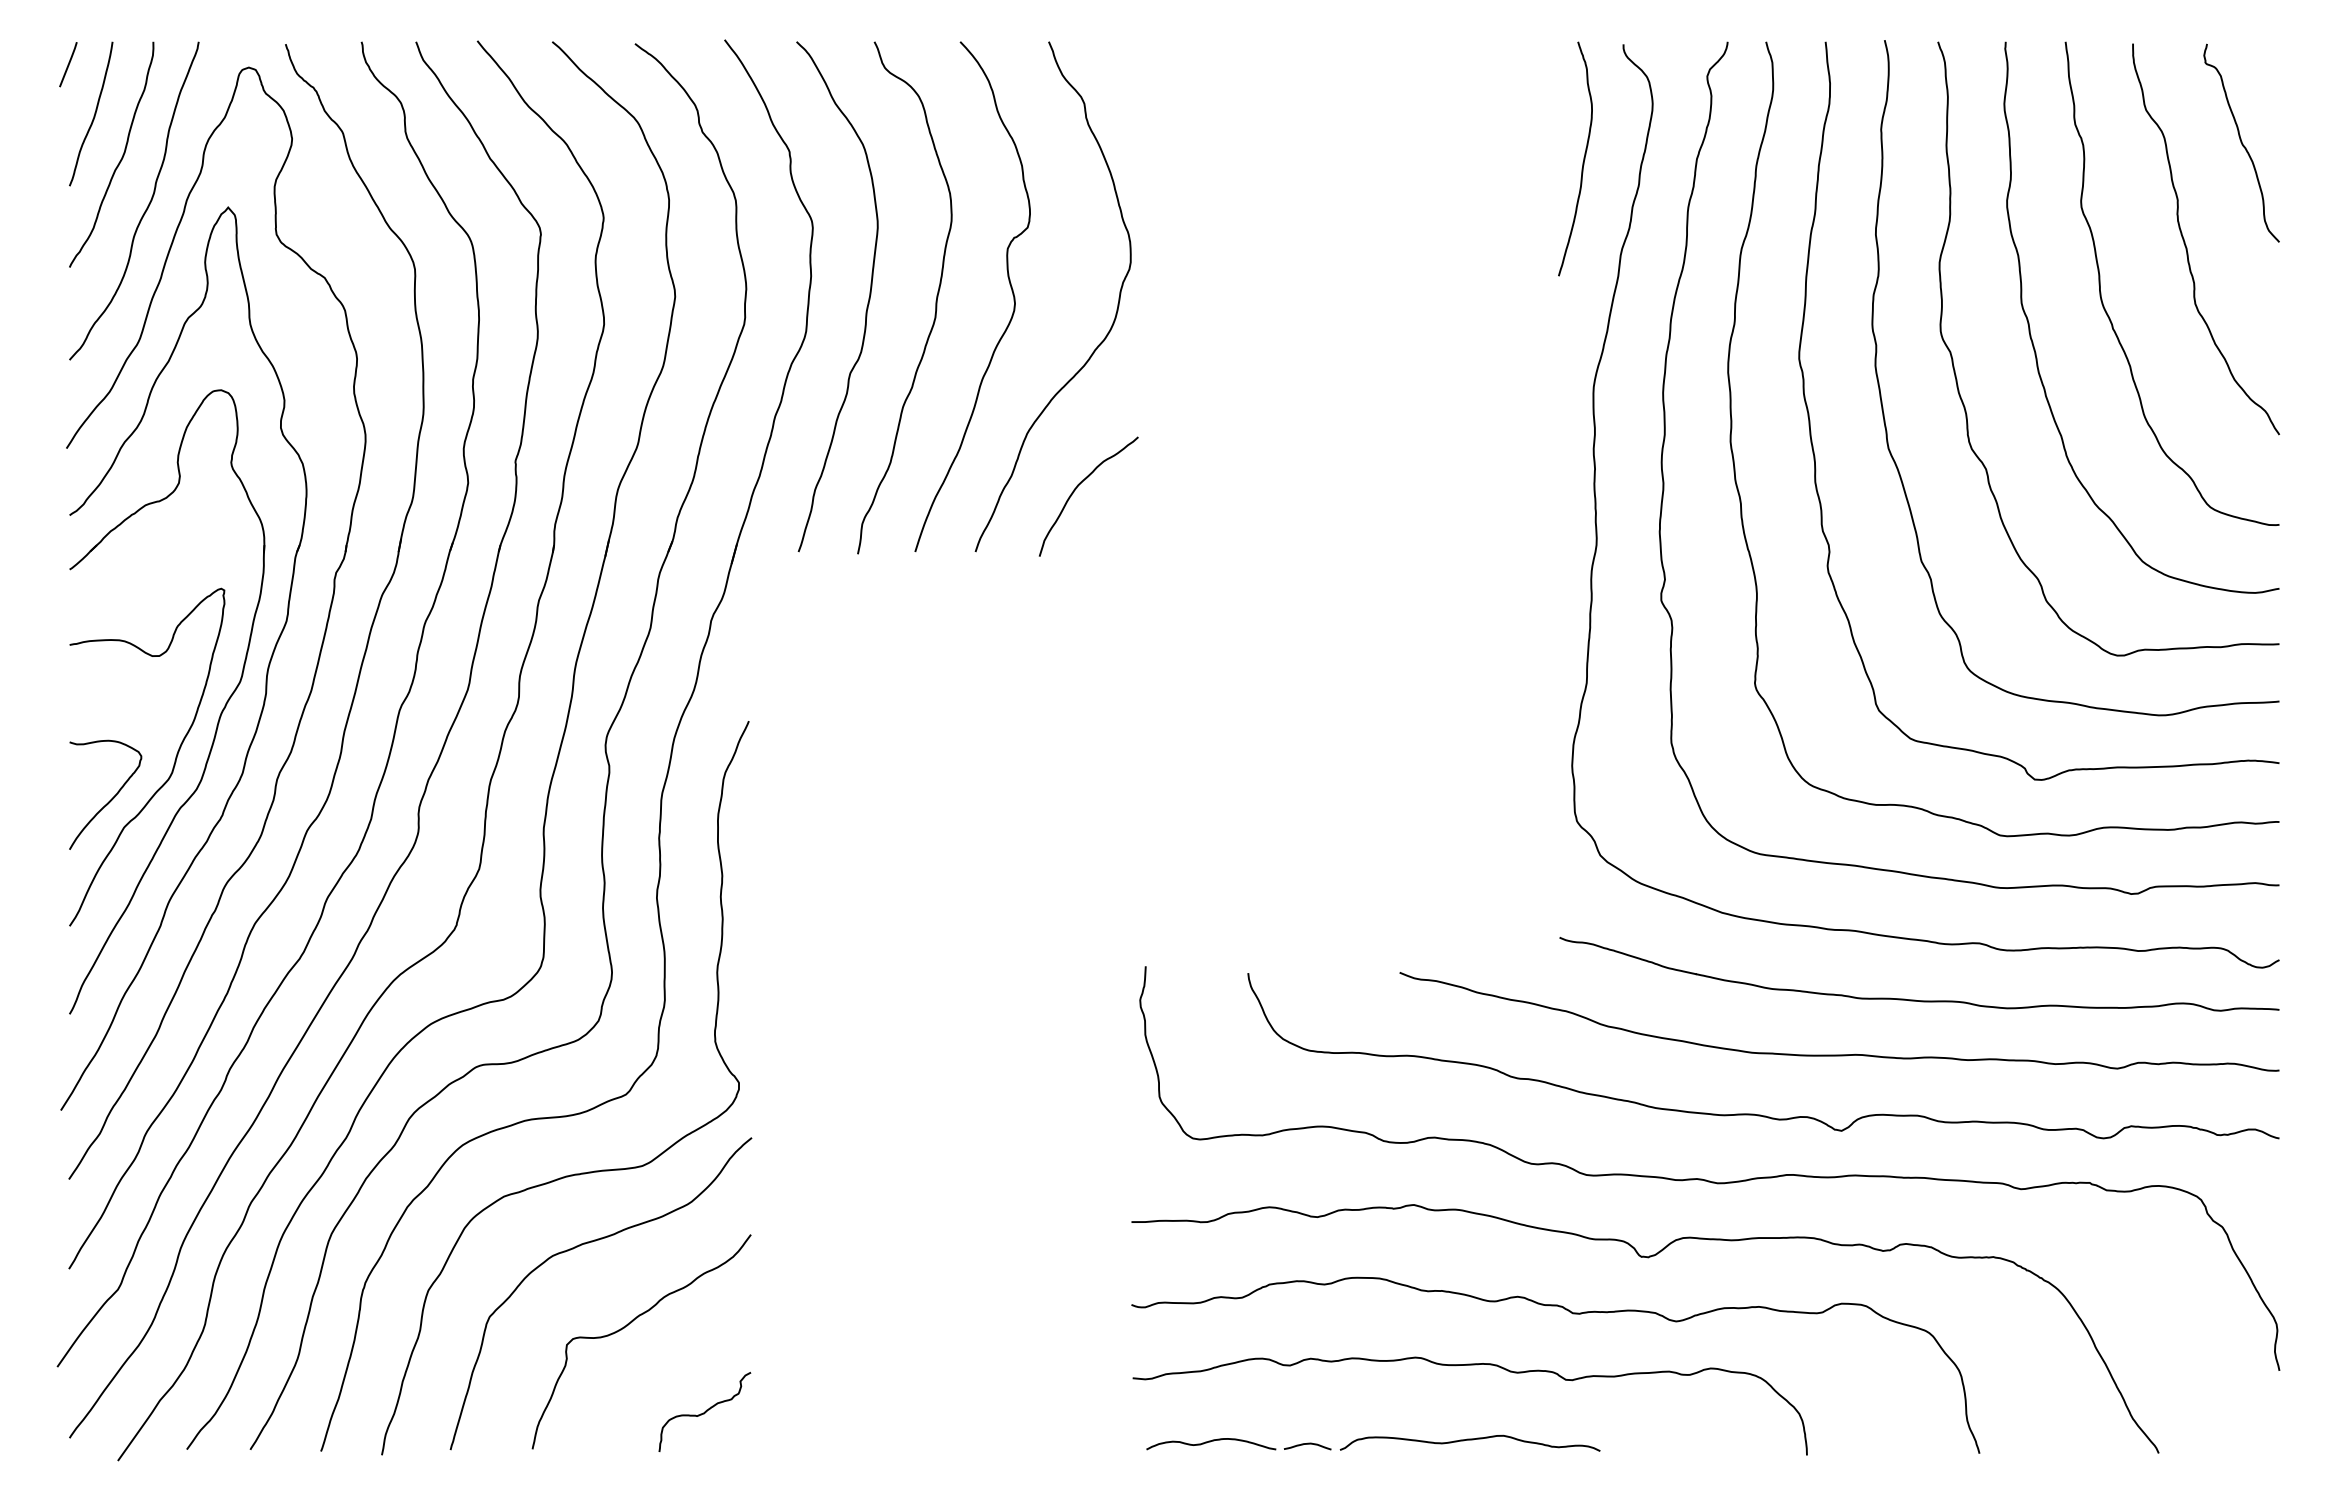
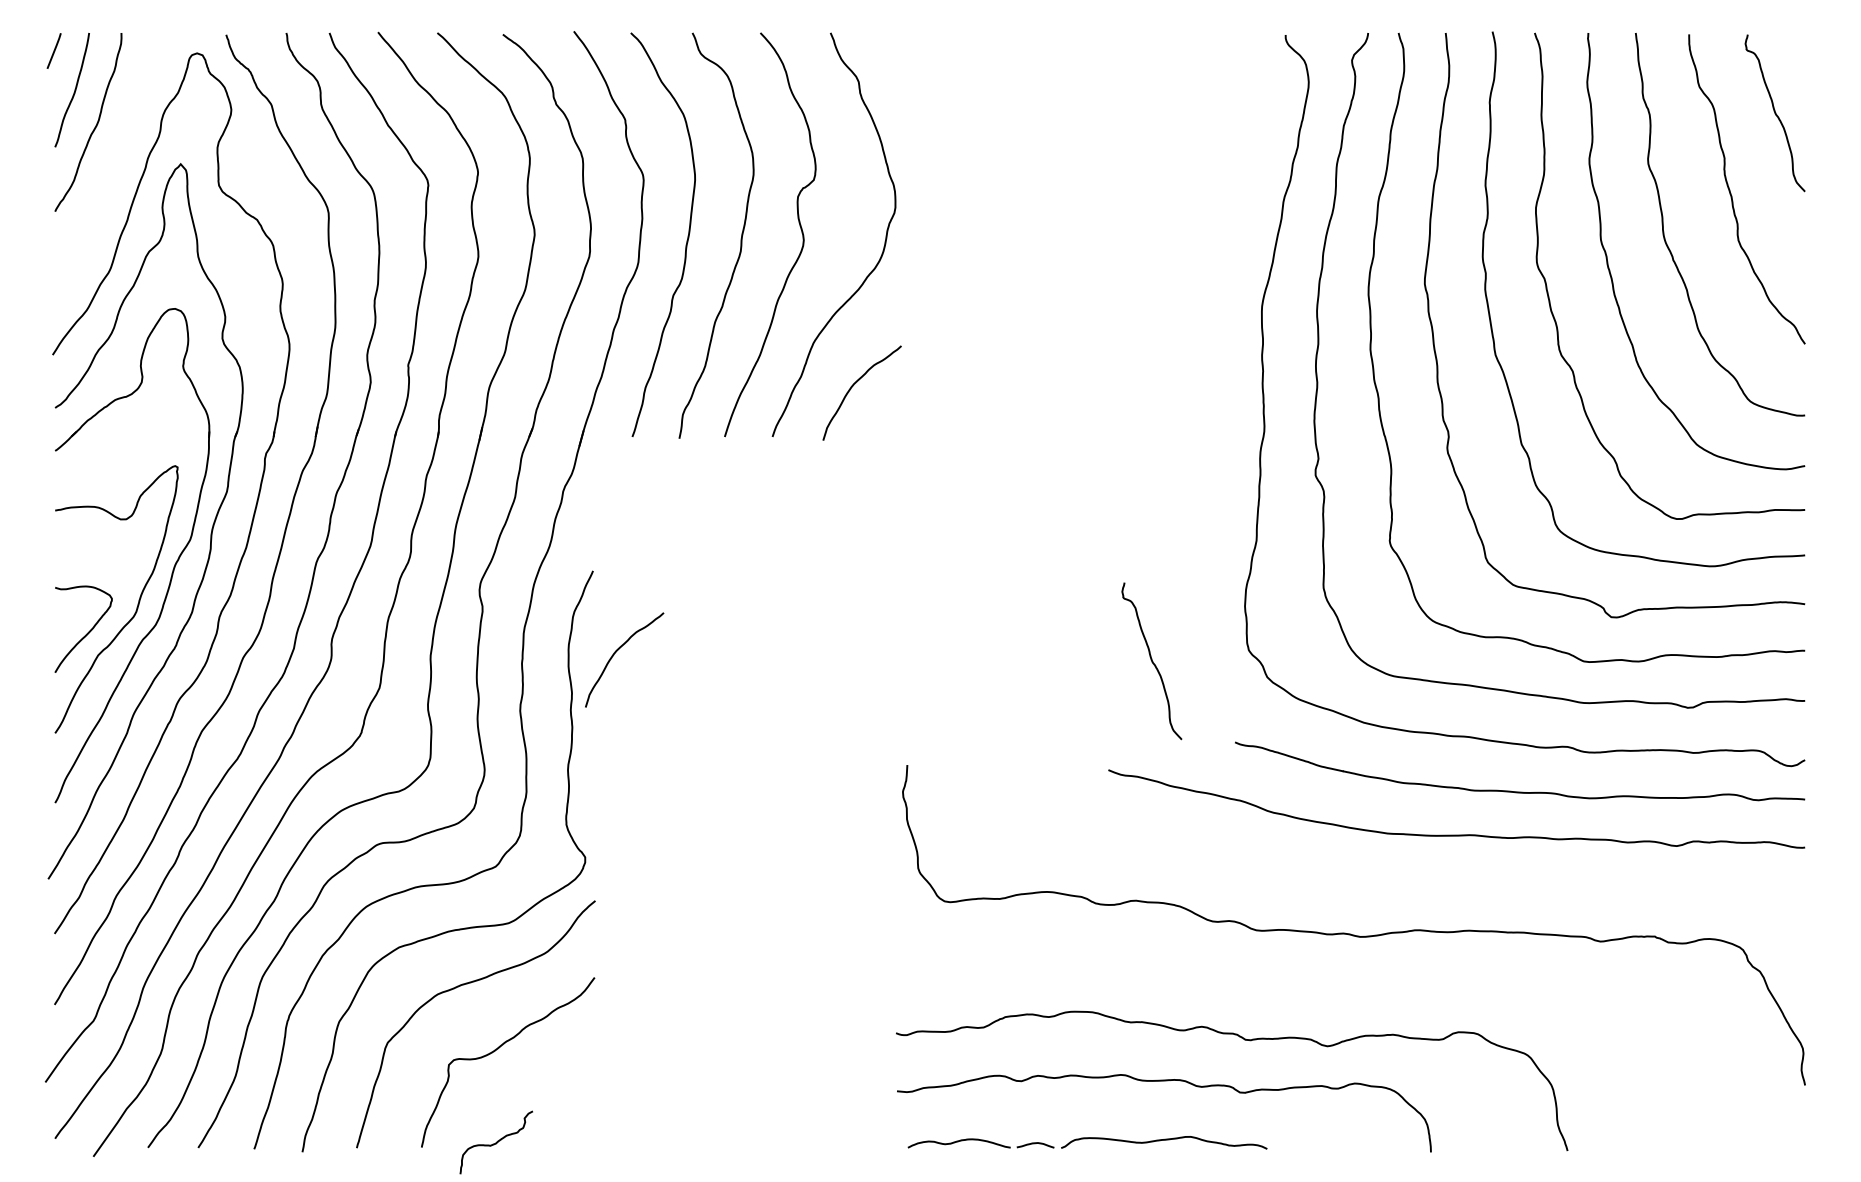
curve: (1583, 158) -> (1253, 125), removed
curve: (146, 207) -> (116, 164), removed
curve: (776, 826) -> (614, 654), added
curve: (1454, 834) -> (1151, 660), added
curve: (1754, 1113) -> (1389, 881), removed
curve: (1647, 1258) -> (1304, 996), removed
curve: (704, 1411) -> (496, 1142), moved

